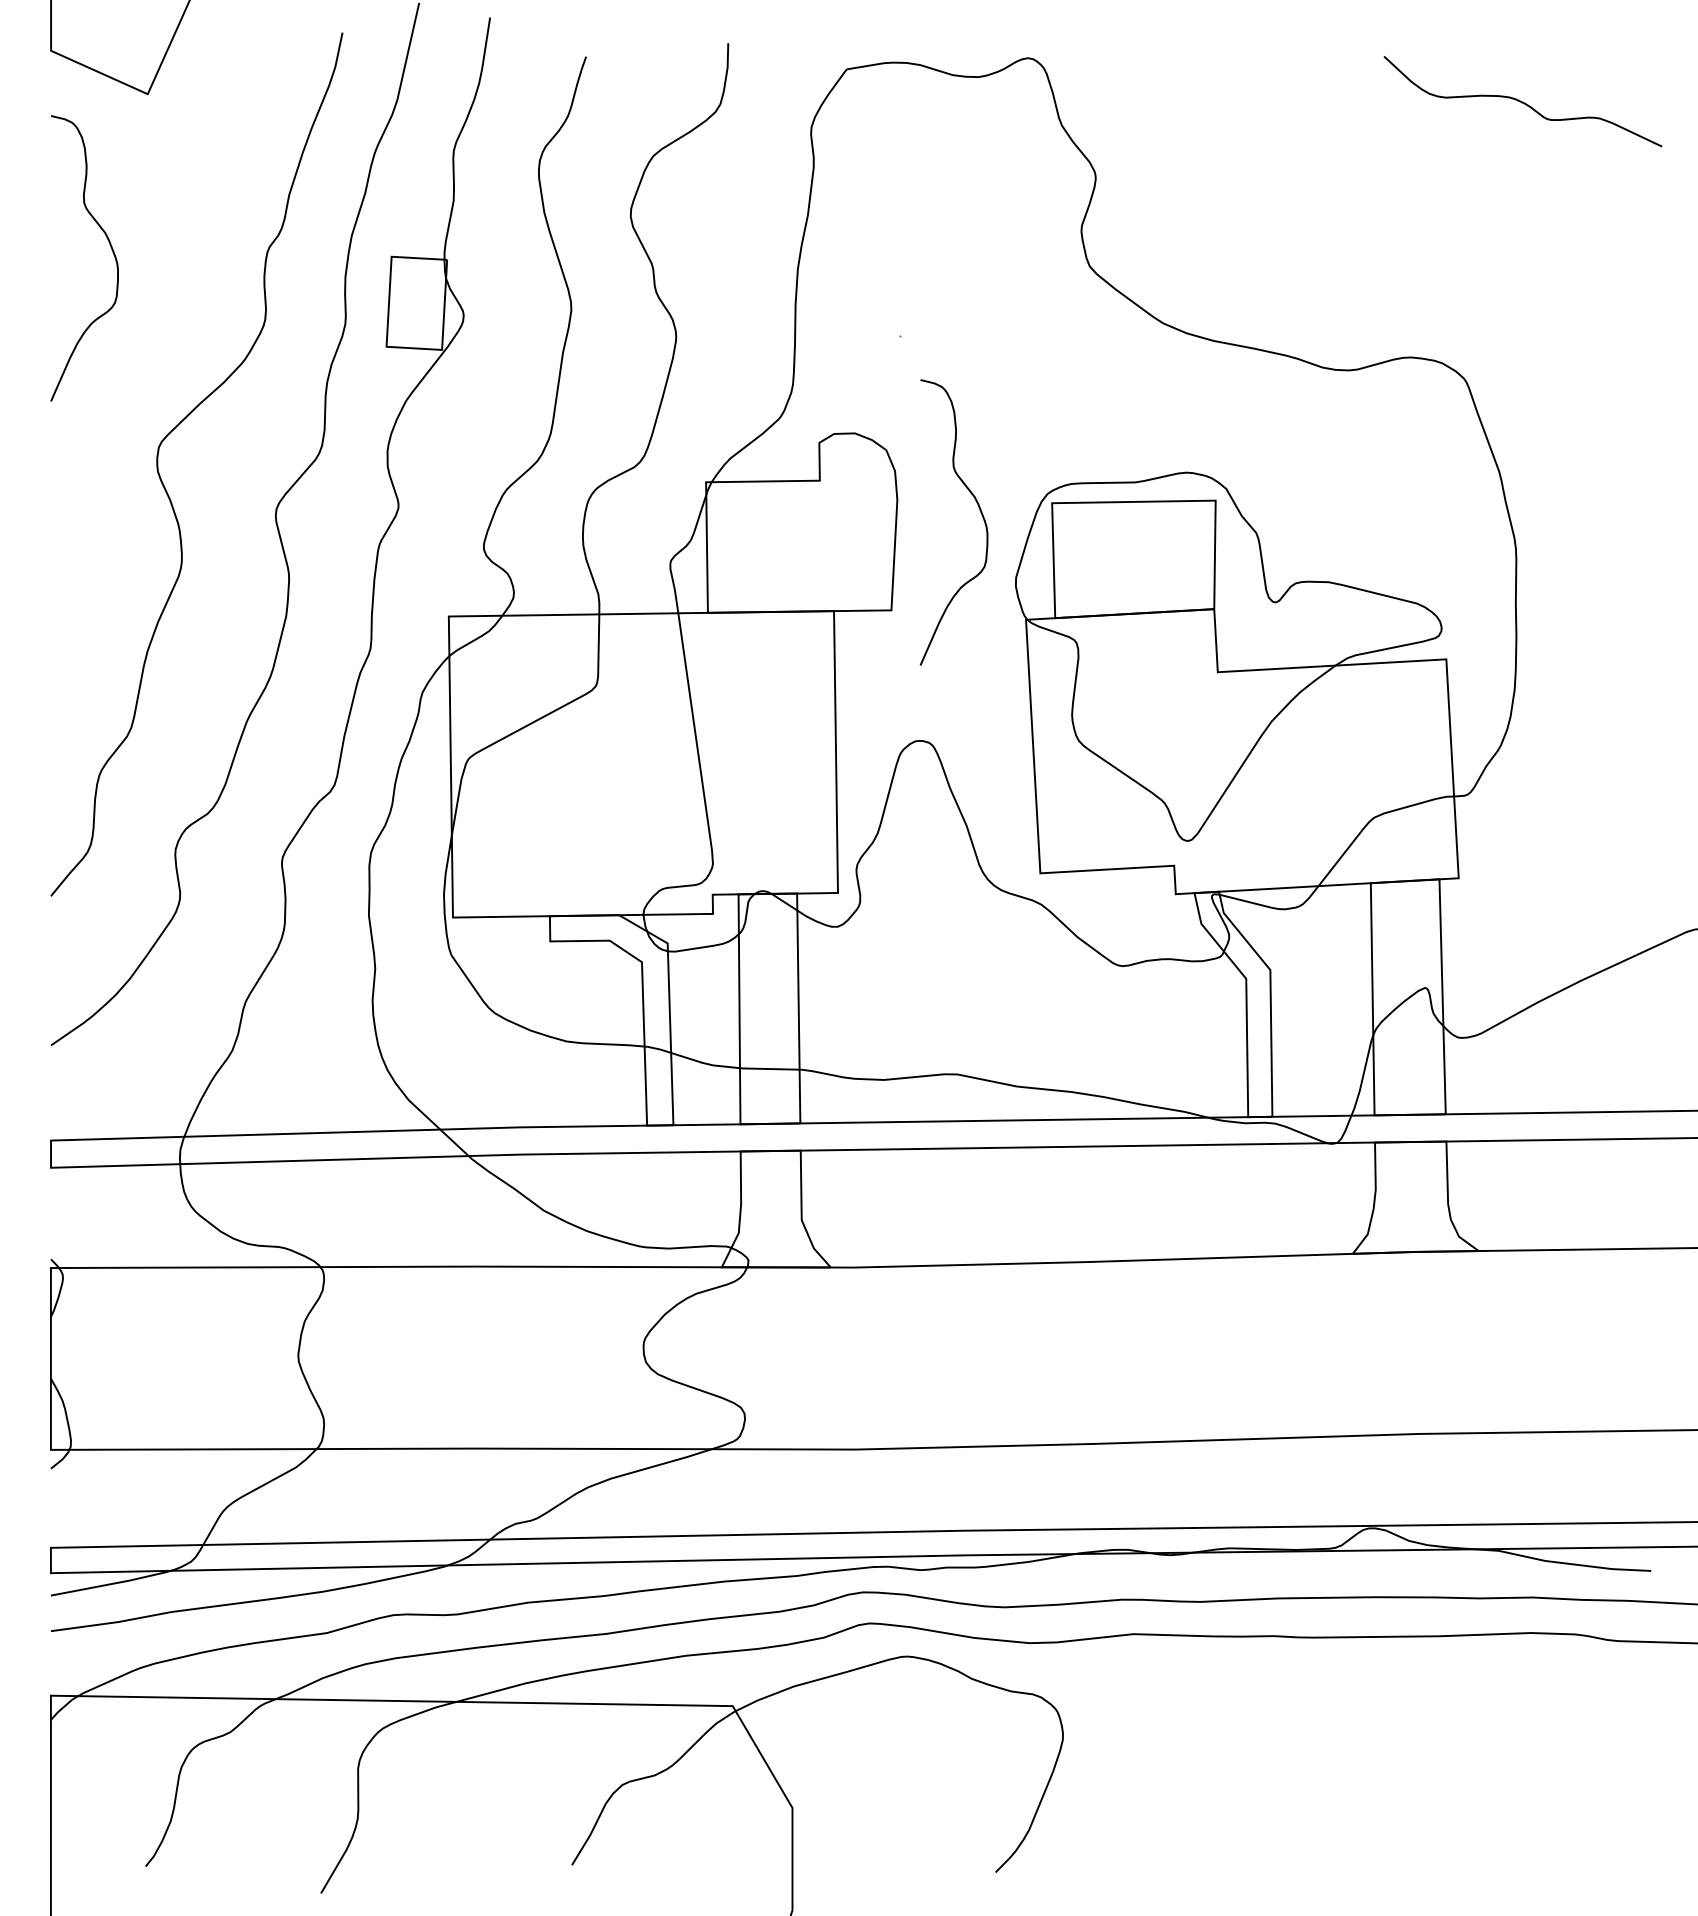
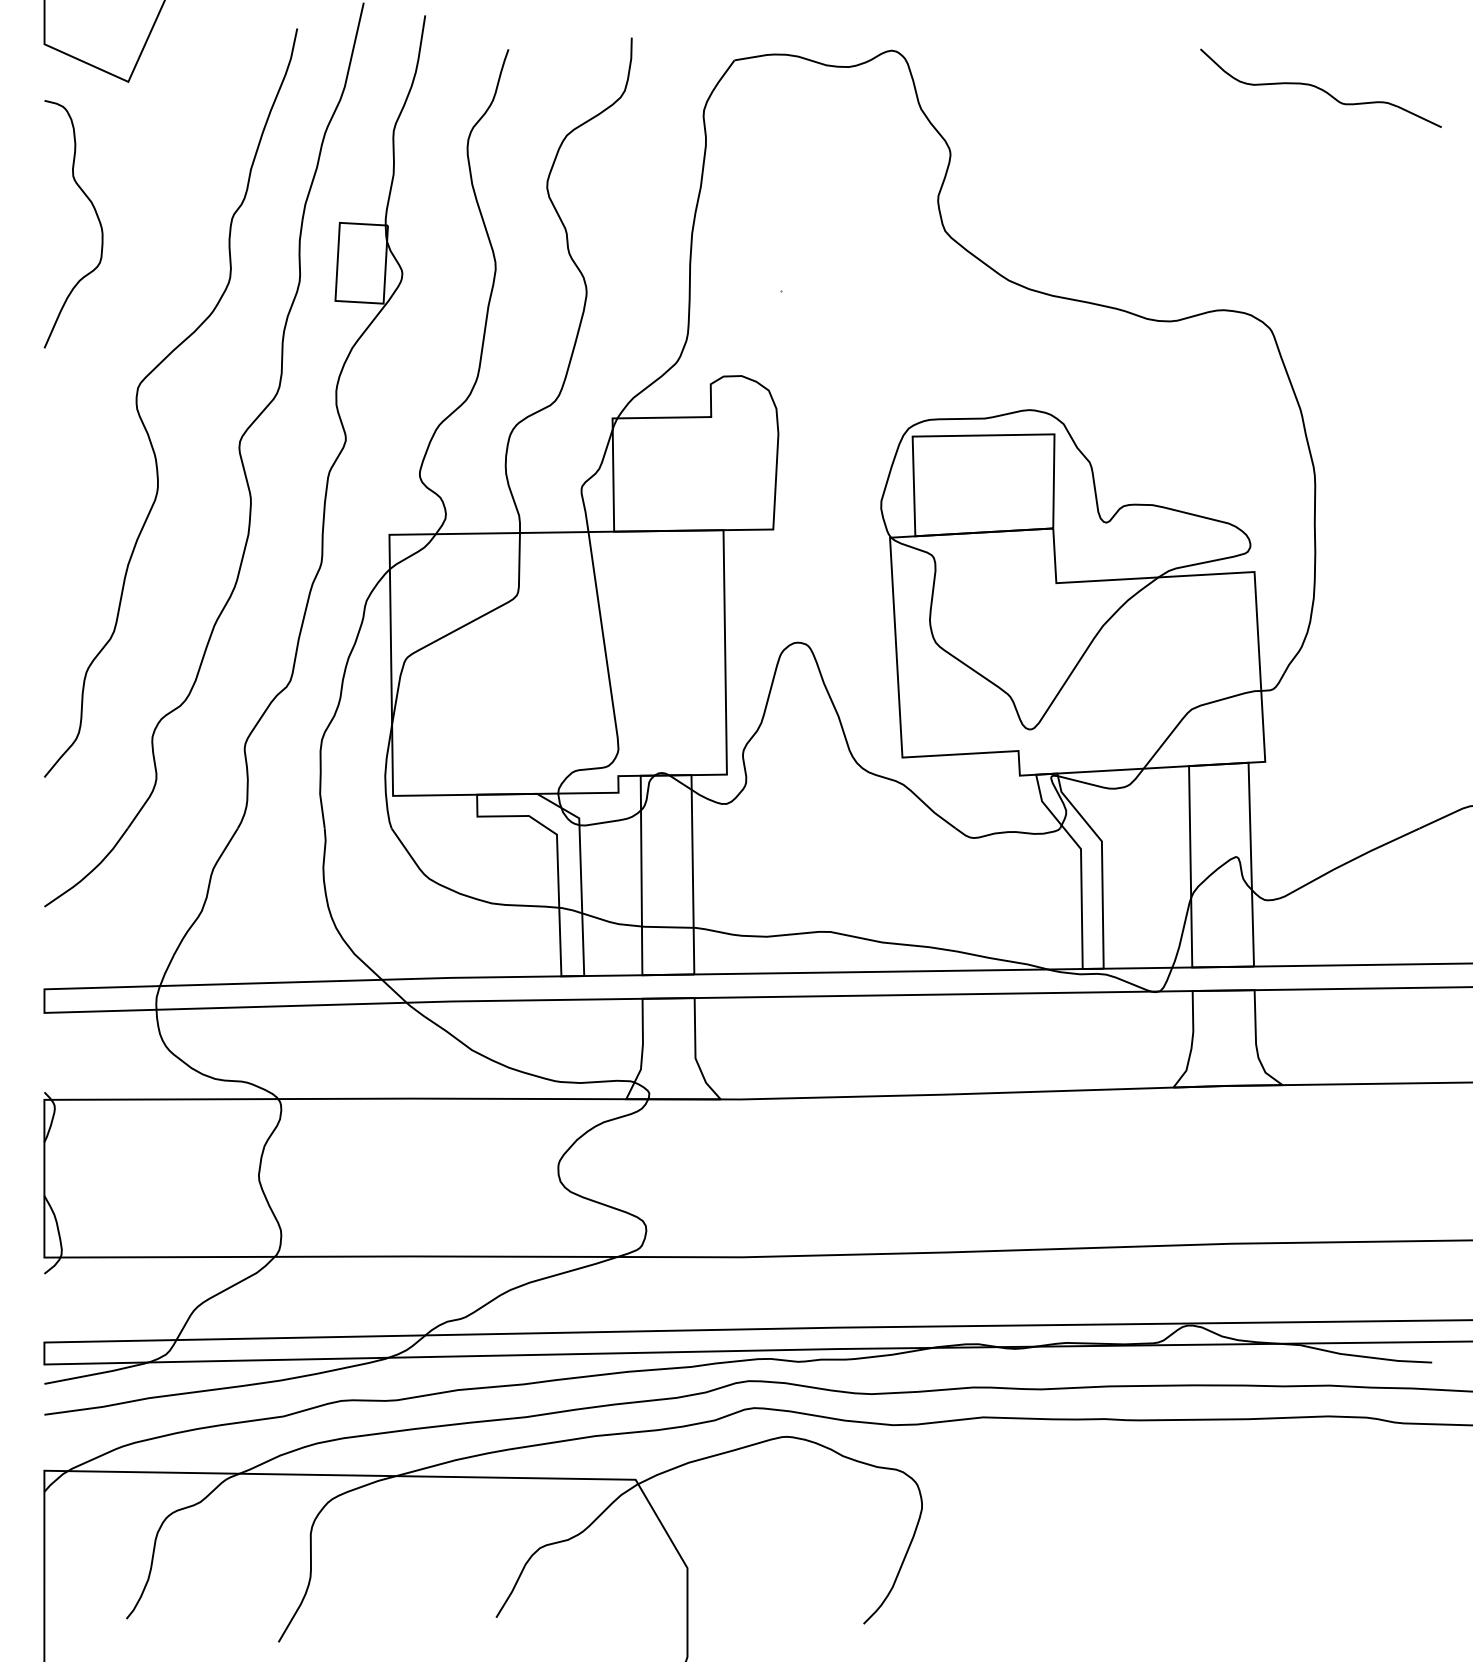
curve: (980, 513) -> (850, 445), removed

